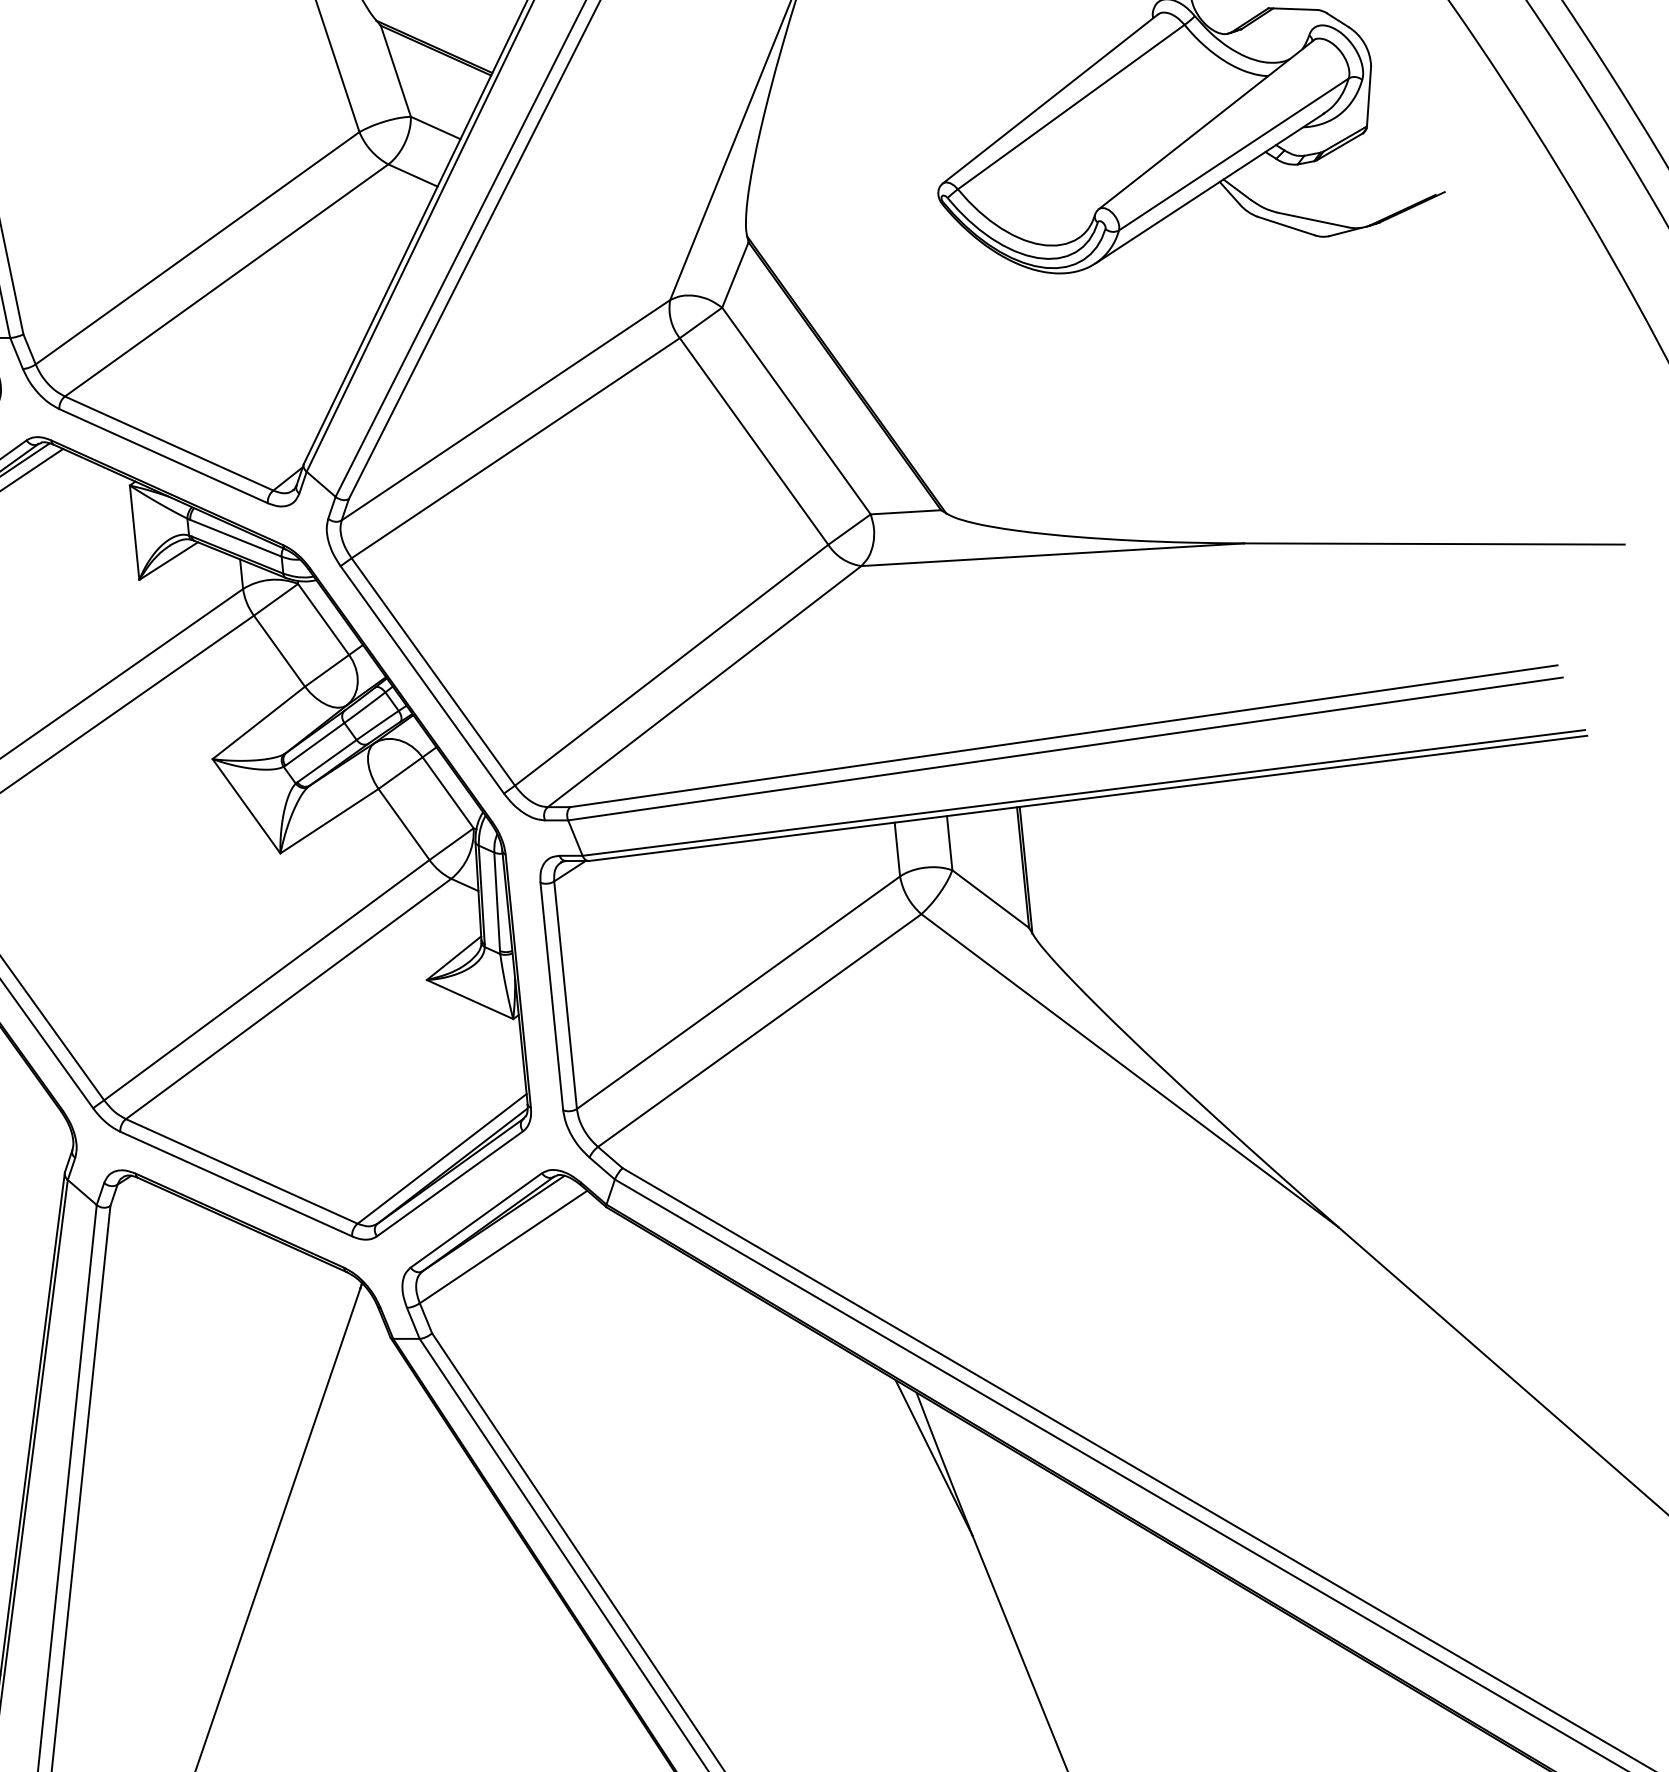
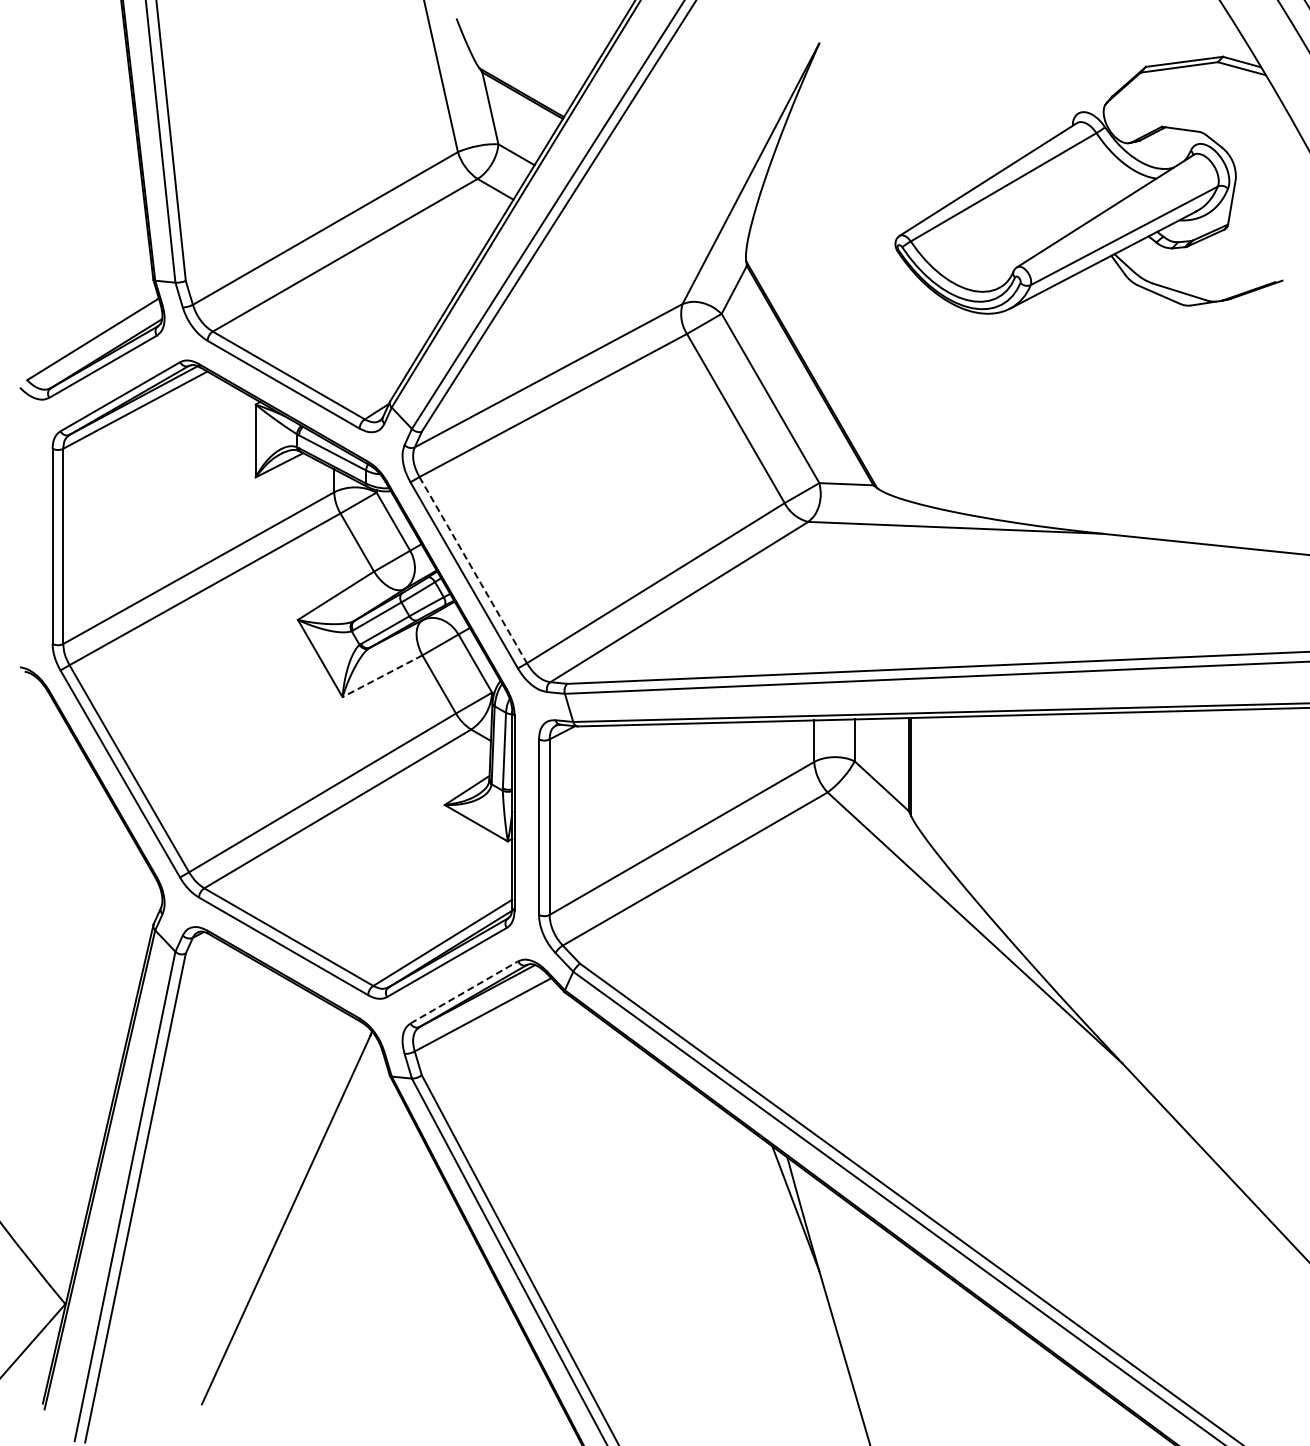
line: (433, 672) -> (473, 570), solid -> dashed
line: (329, 821) -> (382, 676), solid -> dashed
line: (476, 1220) -> (464, 992), solid -> dashed

